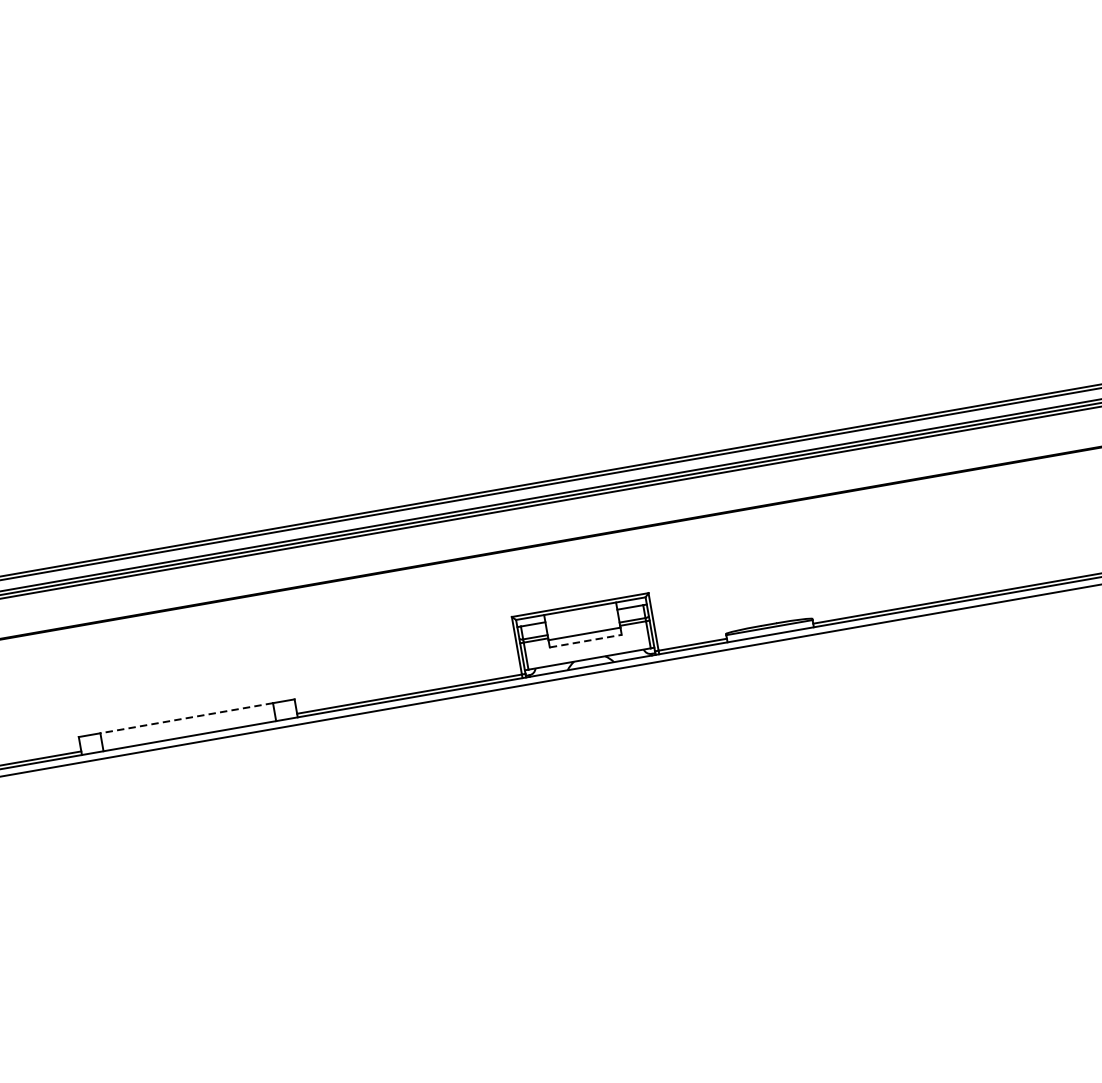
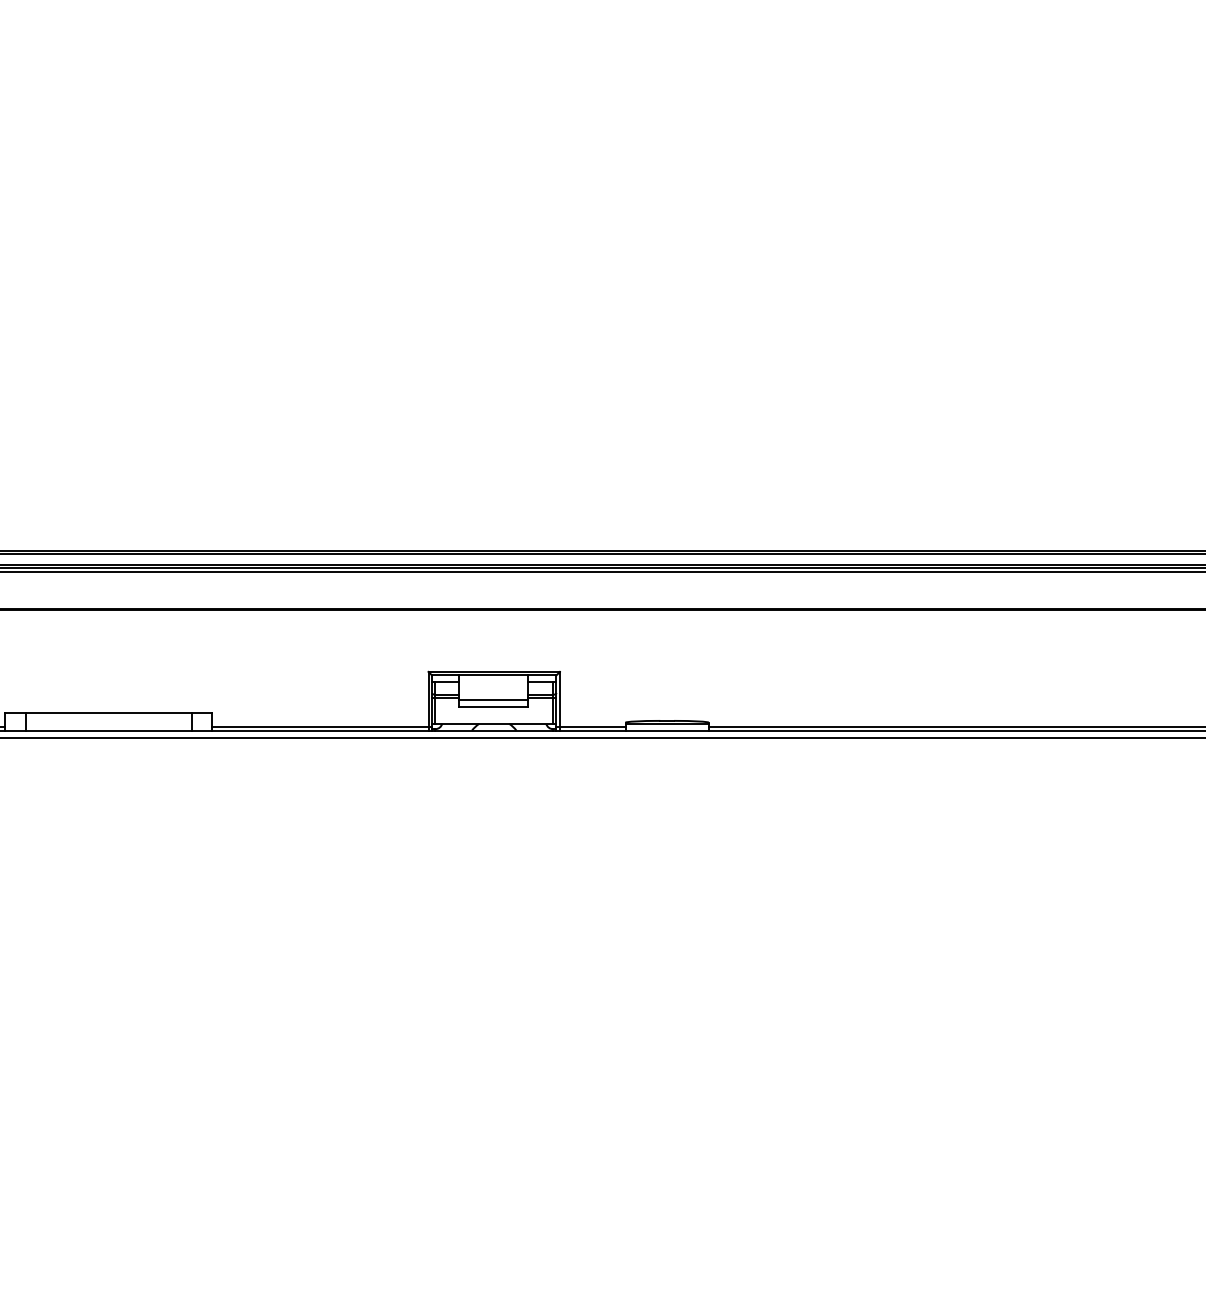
line: (585, 641) -> (493, 706), dashed -> solid
line: (186, 718) -> (108, 713), dashed -> solid

